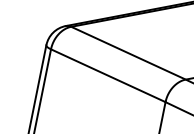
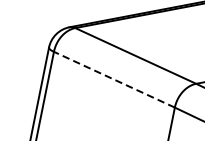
line: (107, 75) -> (113, 79), solid -> dashed

